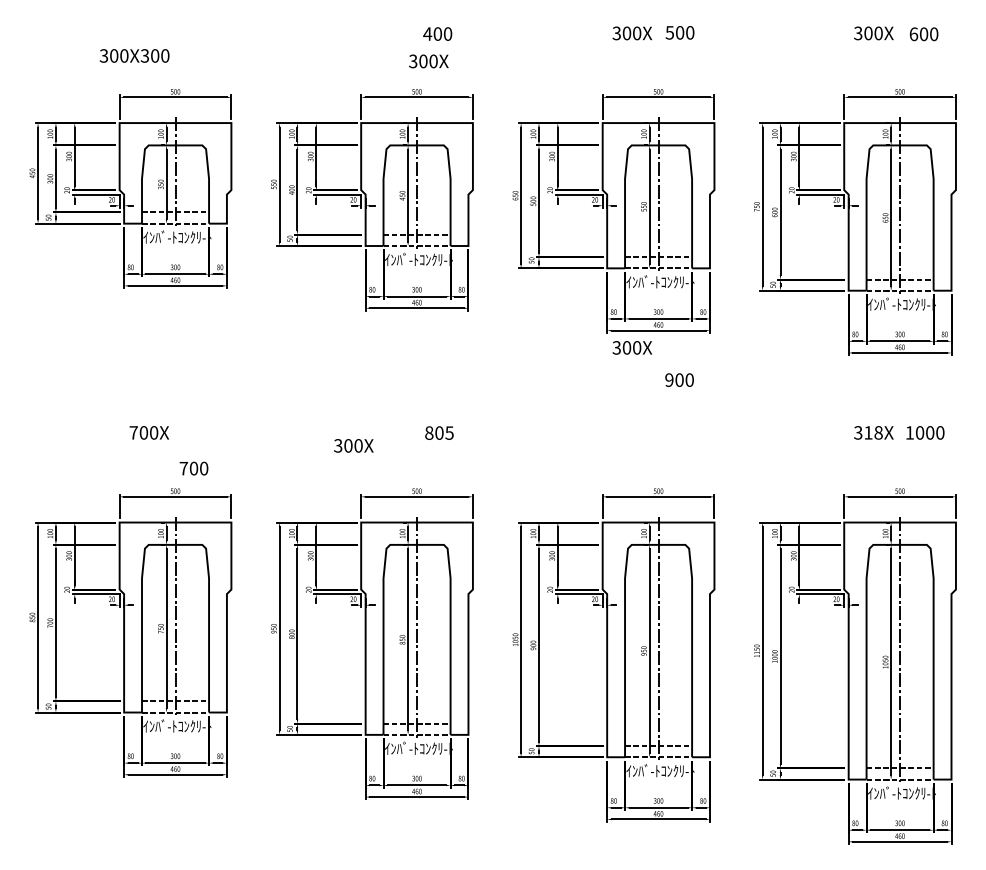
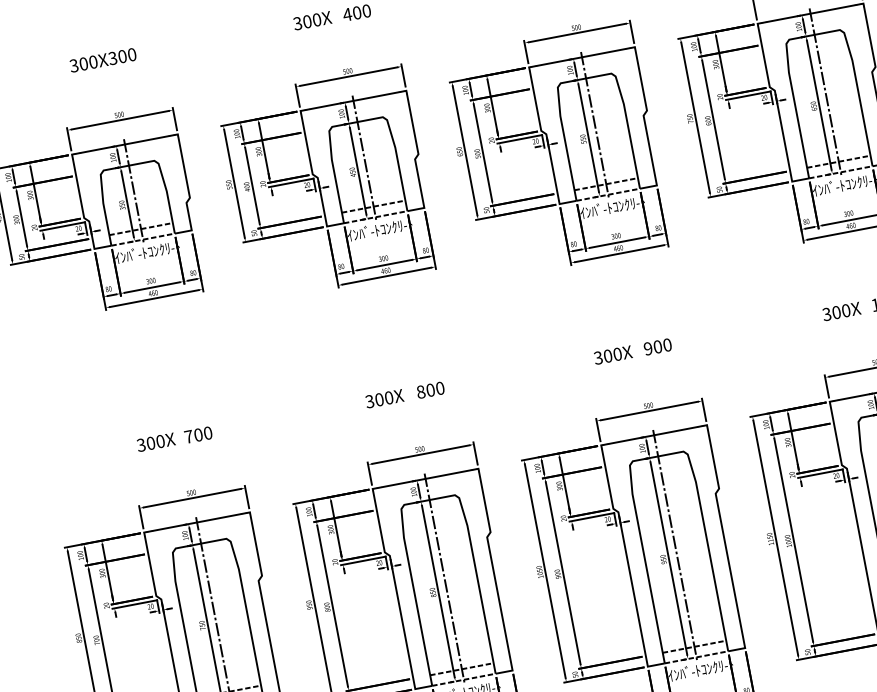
text: (134, 55) -> (102, 59), moved
text: (428, 61) -> (312, 20), moved
text: (632, 347) -> (613, 354), moved
text: (679, 379) -> (657, 346), moved
text: (133, 432) -> (141, 444), 700X -> 300X
text: (449, 432) -> (440, 387), 805 -> 800
text: (873, 432) -> (841, 311), 318X -> 300X
text: (353, 445) -> (384, 398), moved
text: (193, 468) -> (198, 434), moved

